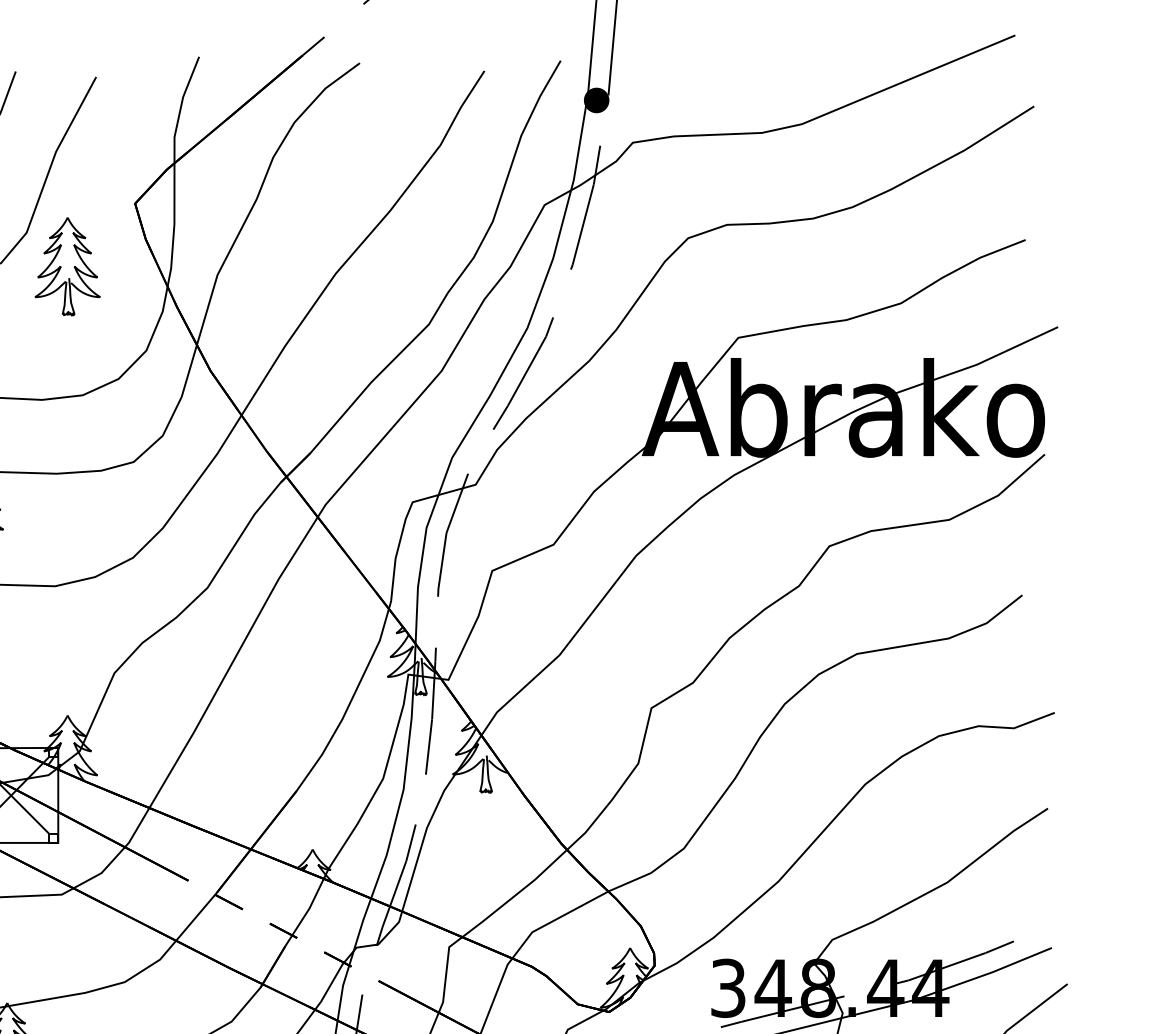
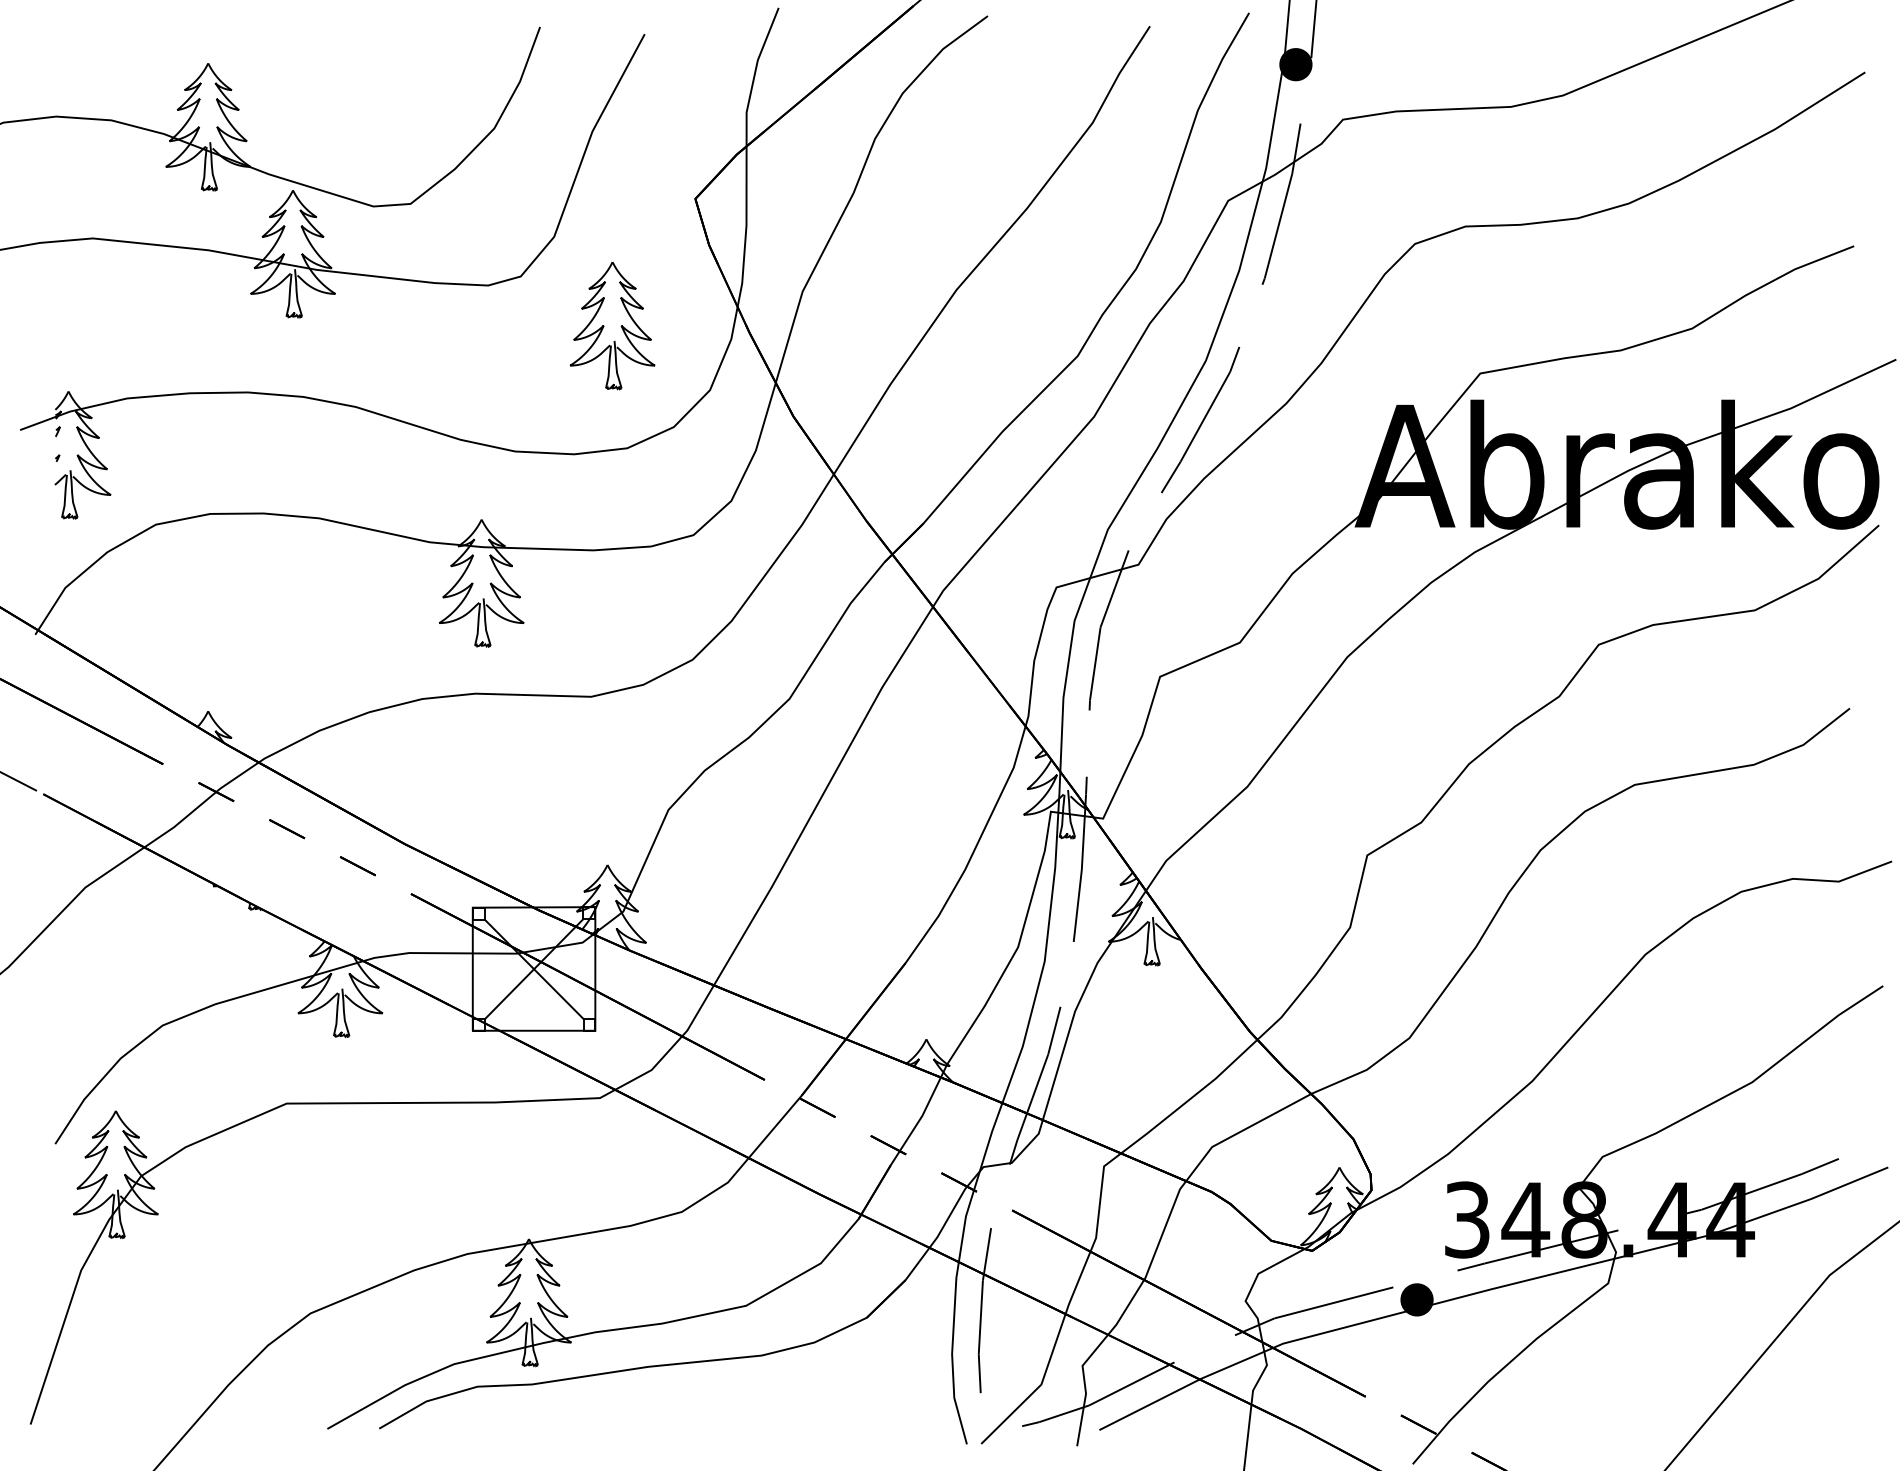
part: (67, 267) -> (612, 326), moved

